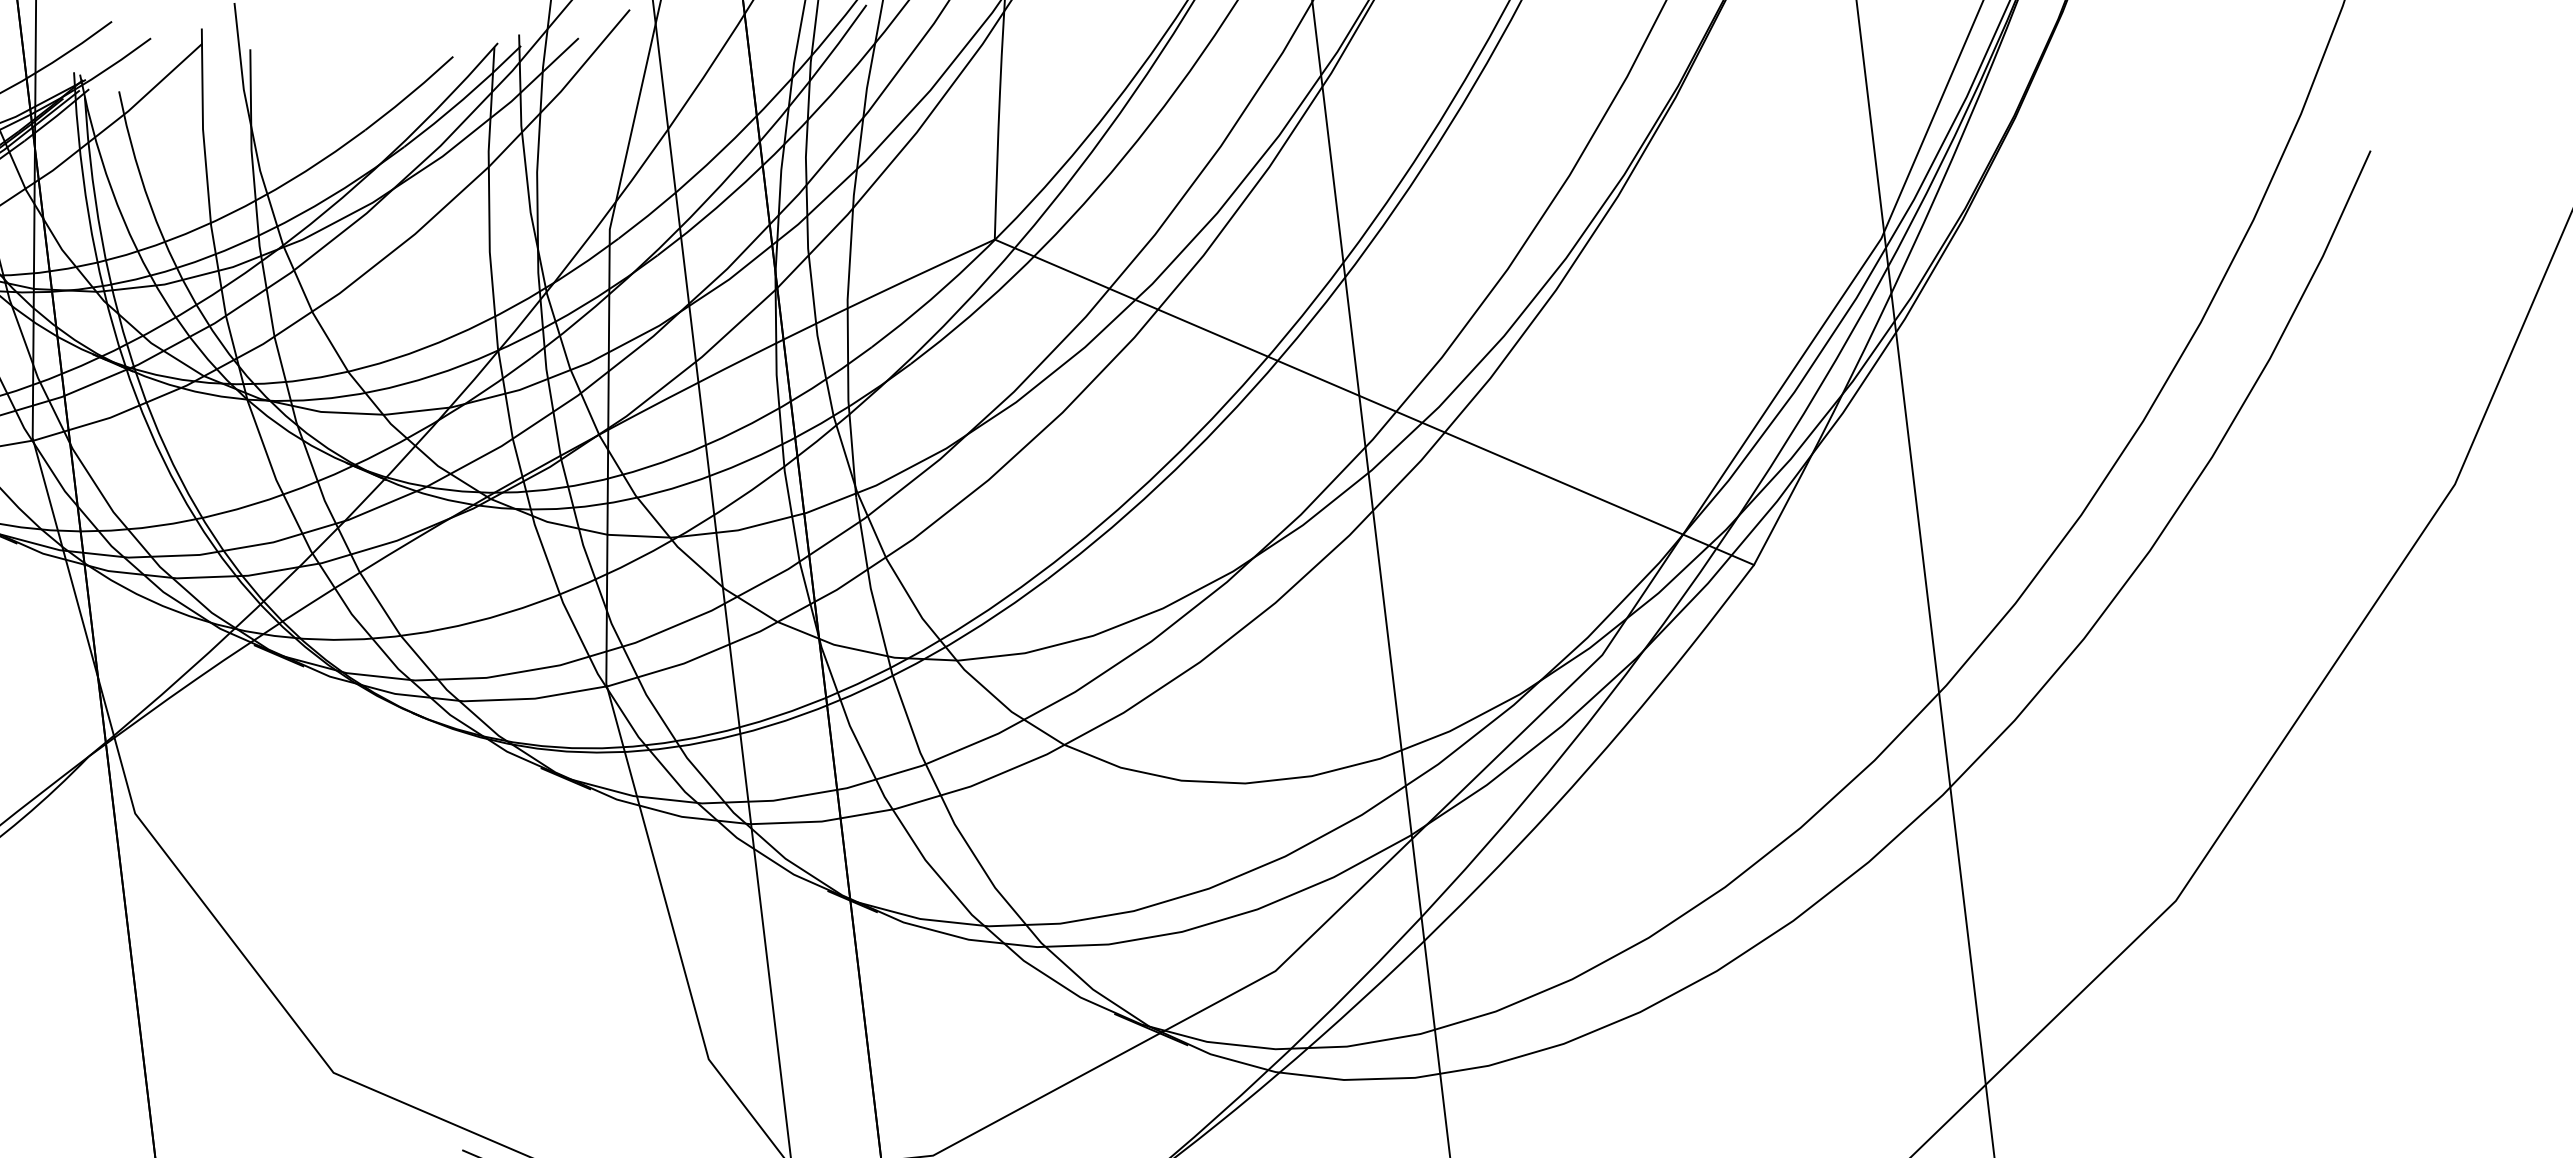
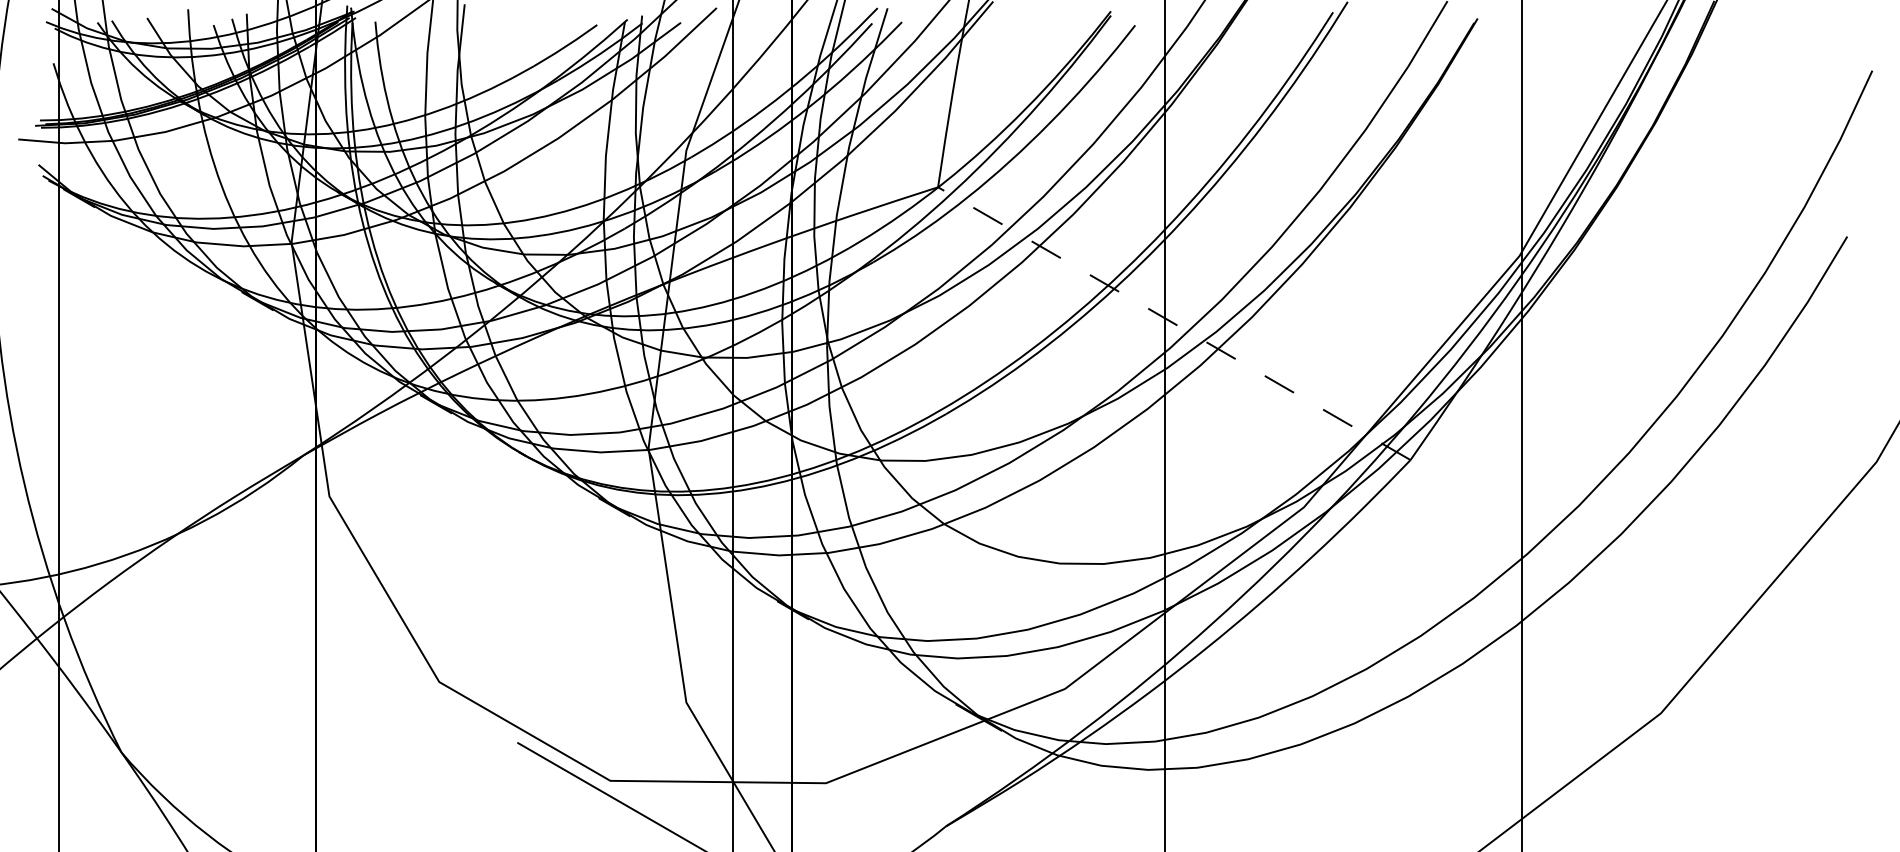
line: (1374, 401) -> (1174, 323), solid -> dashed

